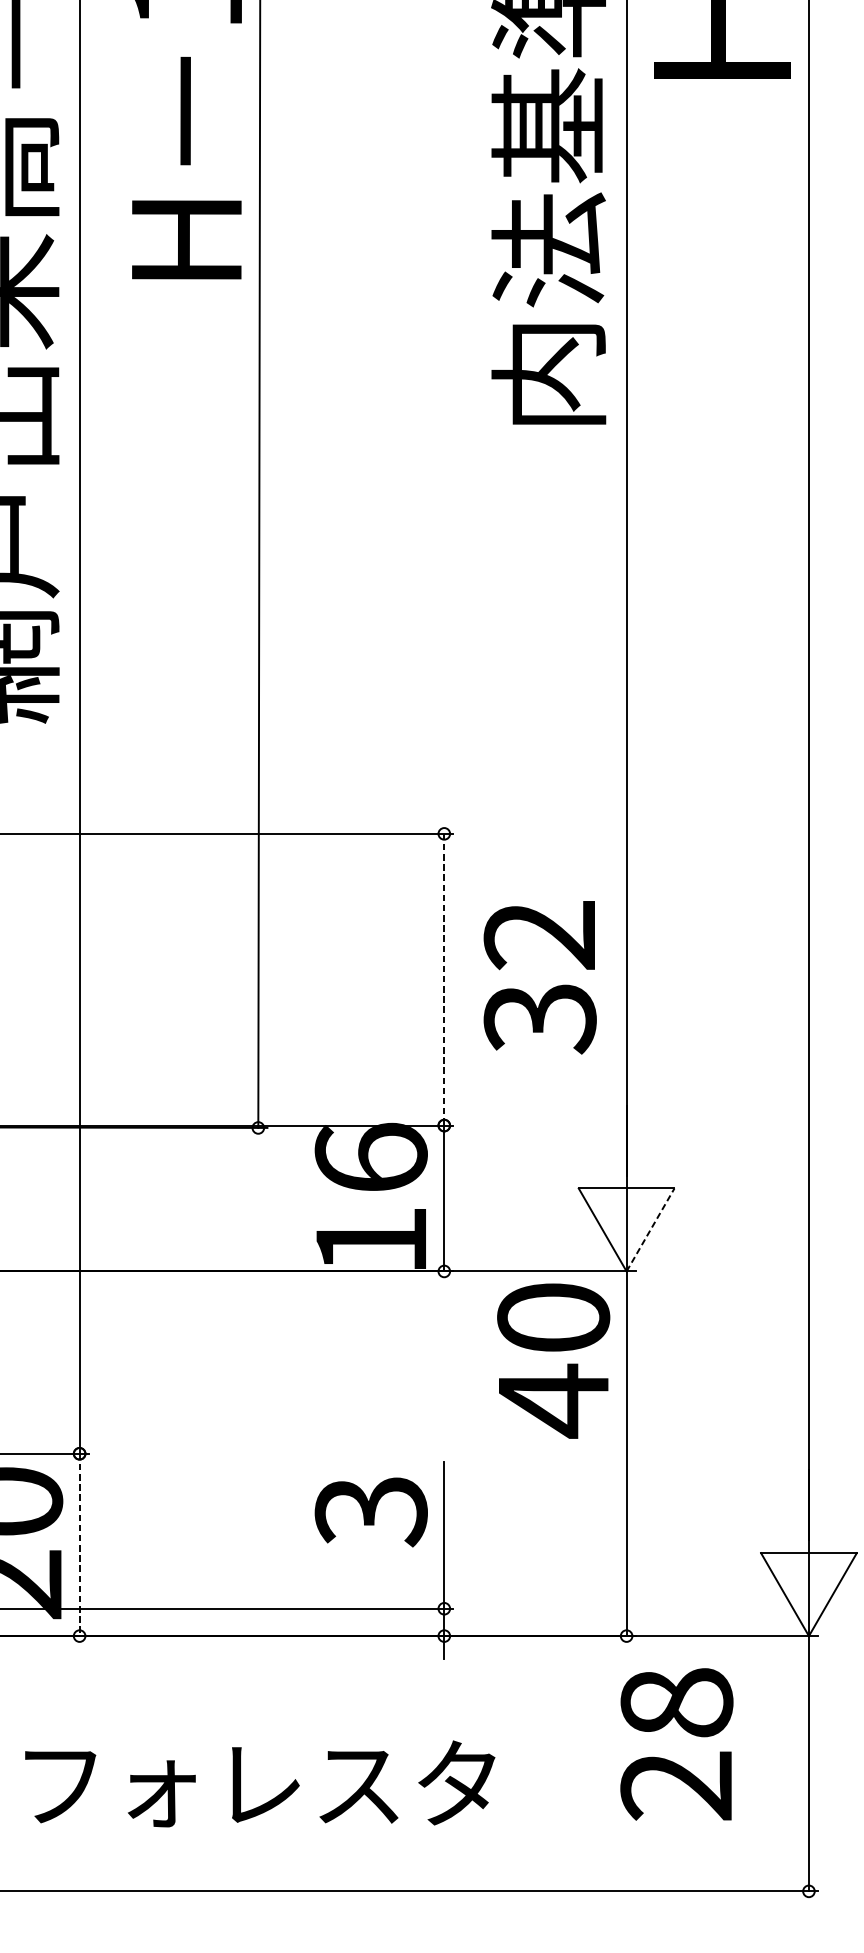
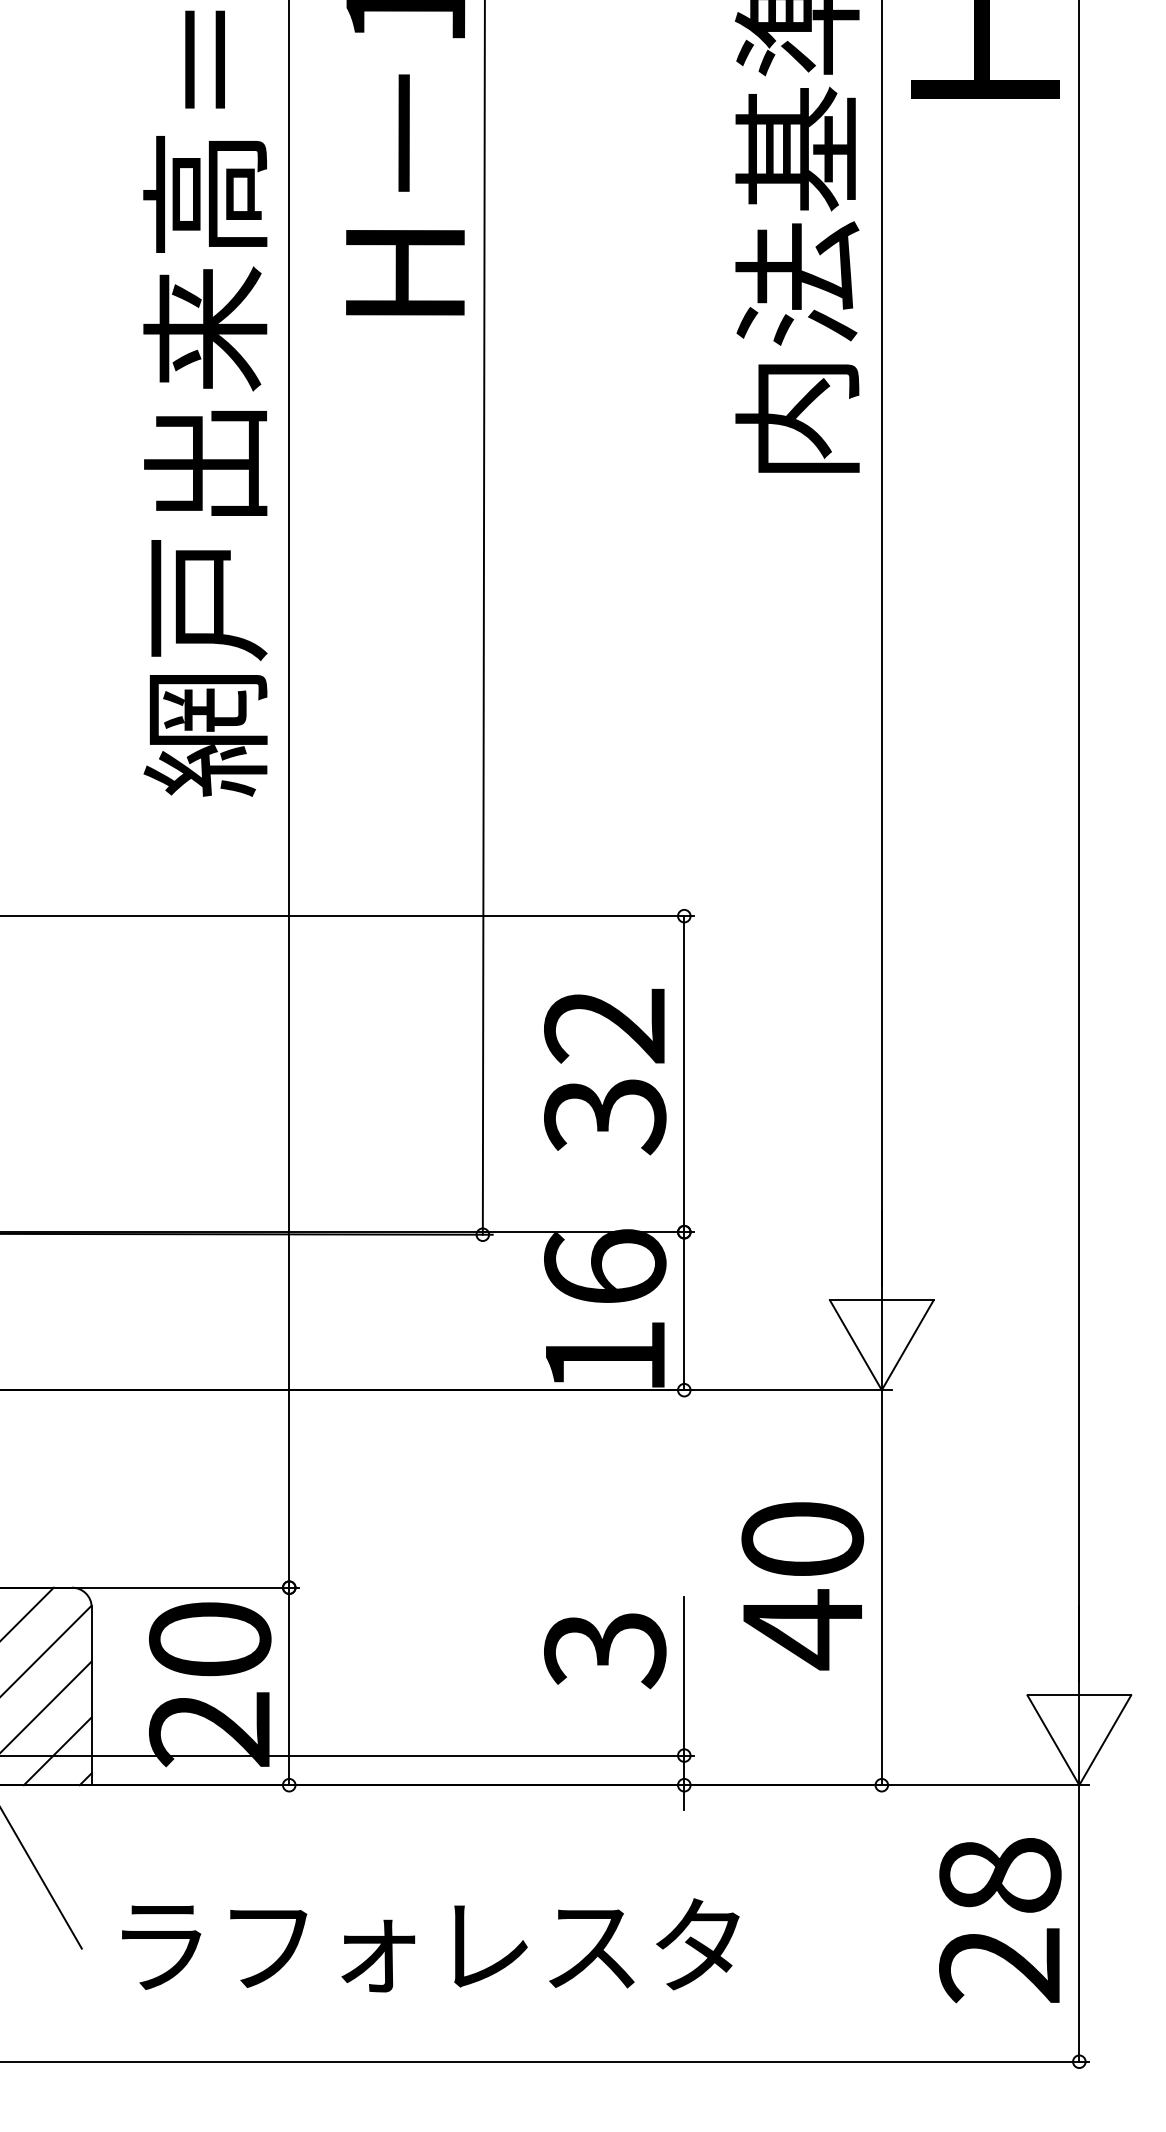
text: (540, 978) -> (605, 1072), moved
line: (444, 980) -> (684, 1074), dashed -> solid
line: (650, 1230) -> (907, 1345), dashed -> solid
text: (553, 1361) -> (802, 1586), moved
line: (79, 1544) -> (289, 1686), dashed -> solid
text: (677, 1744) -> (1000, 1920), moved

